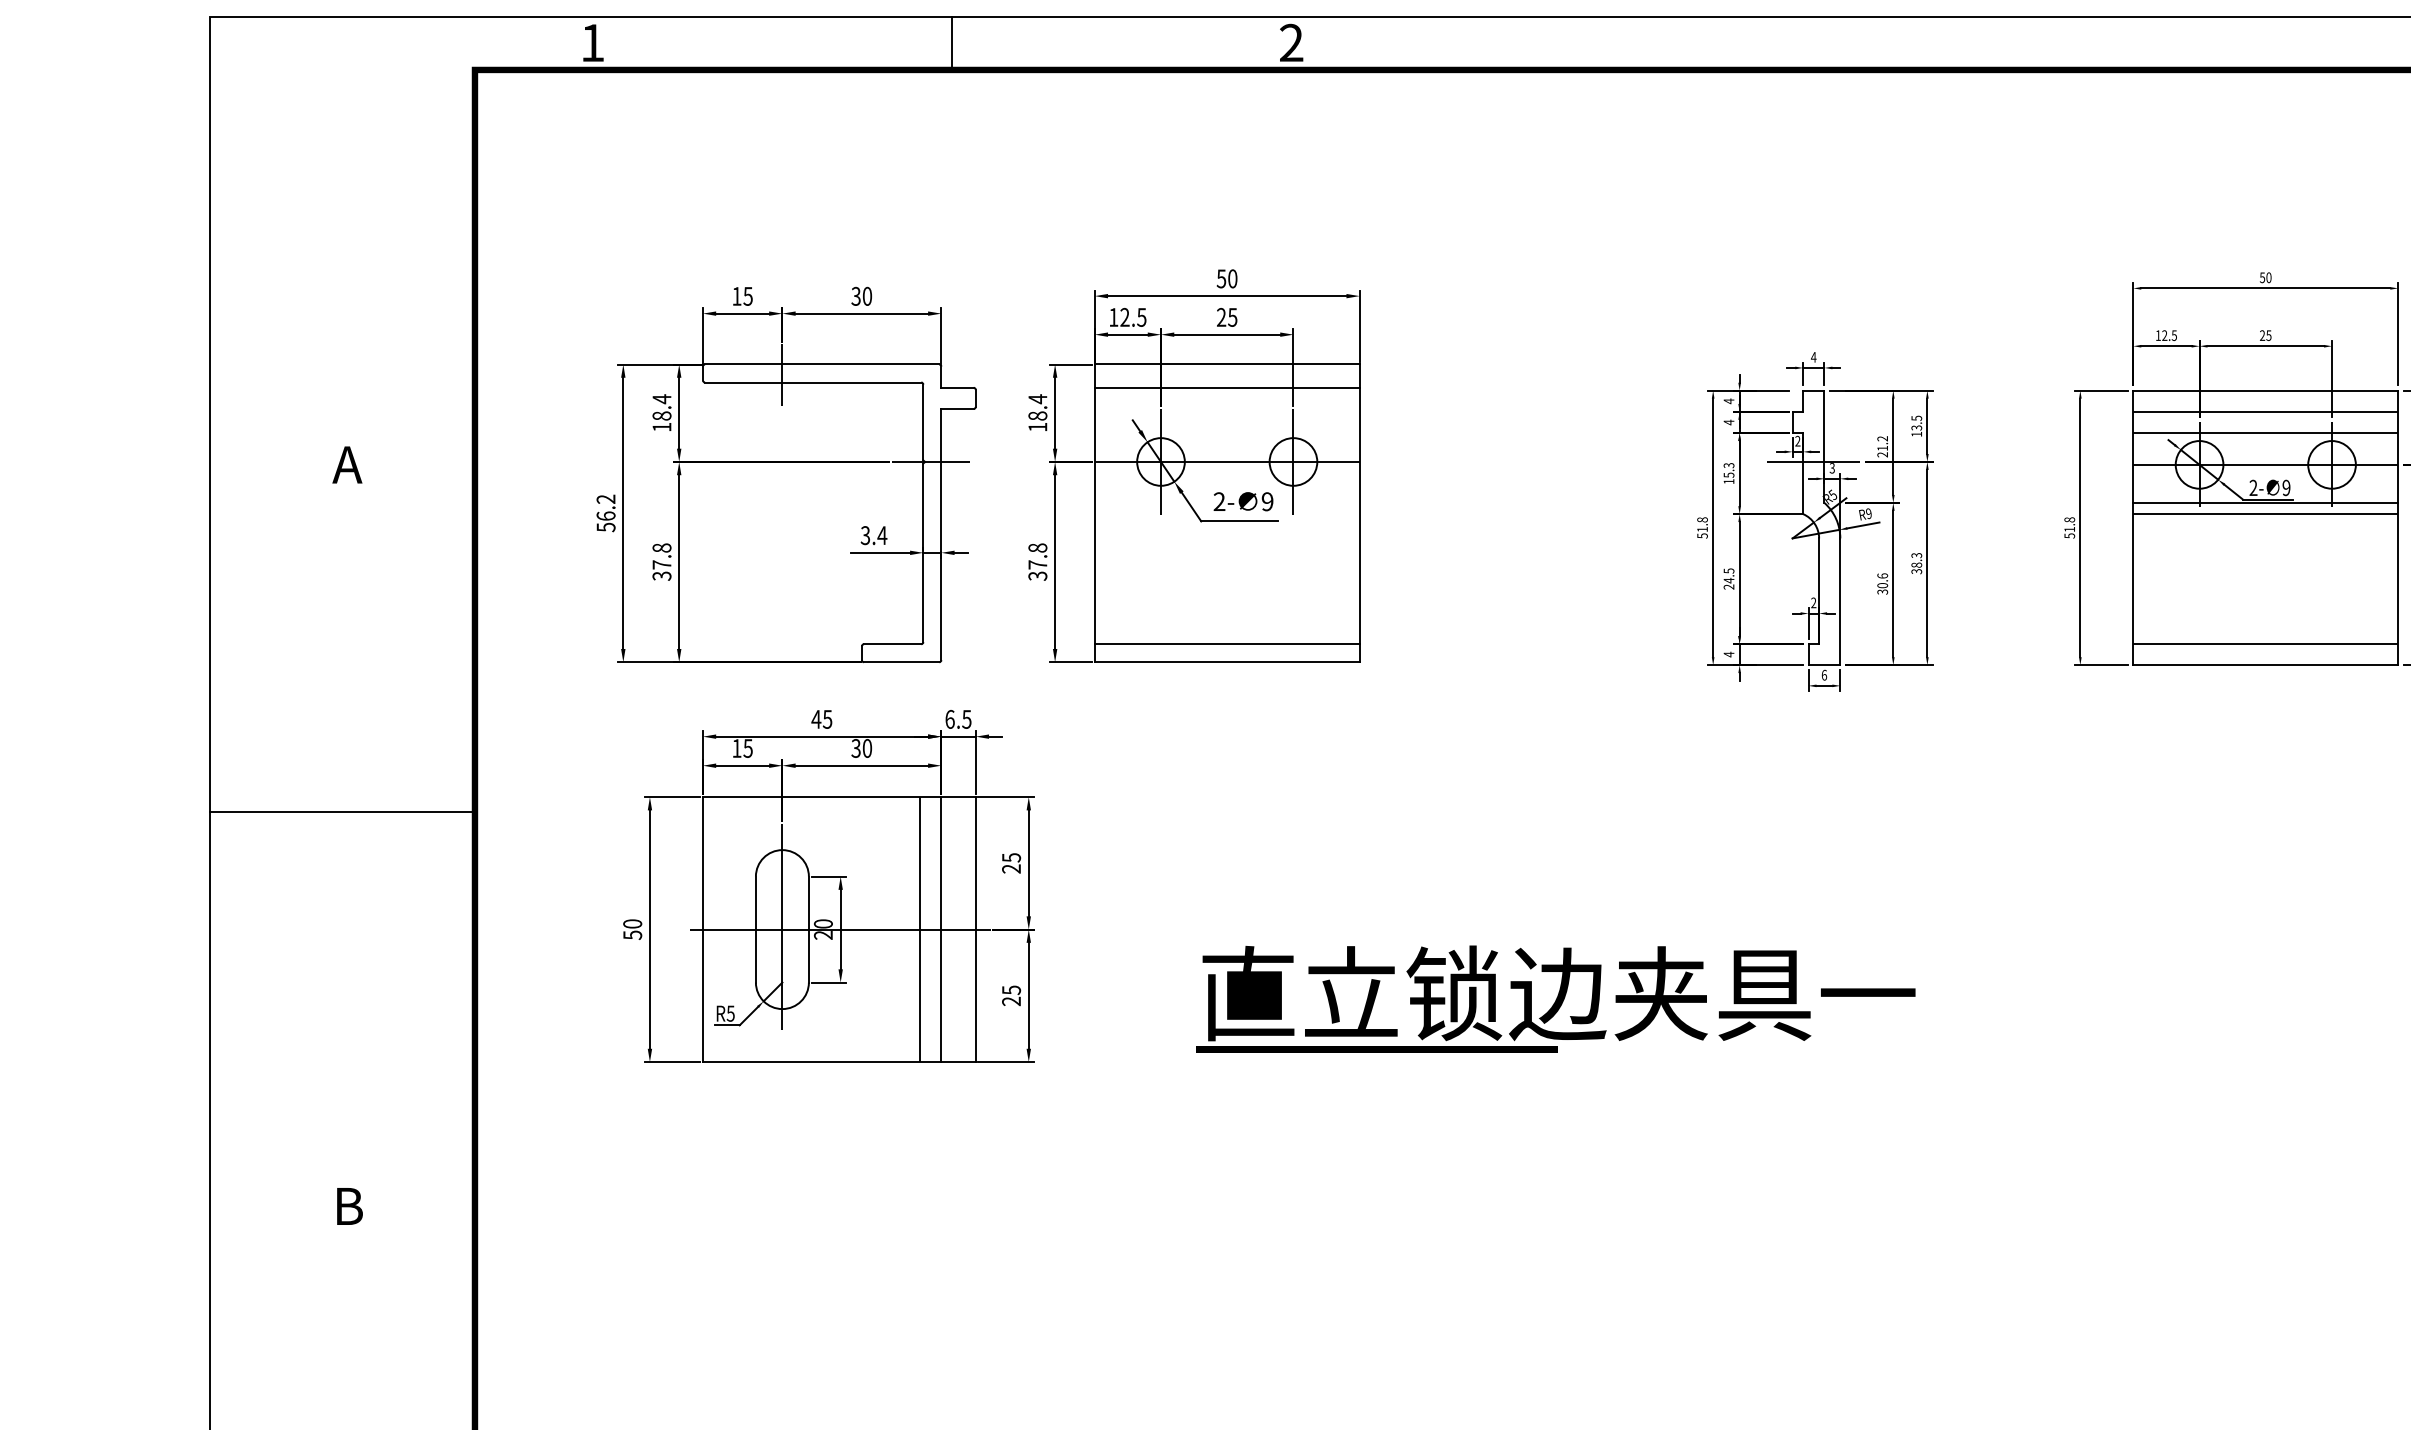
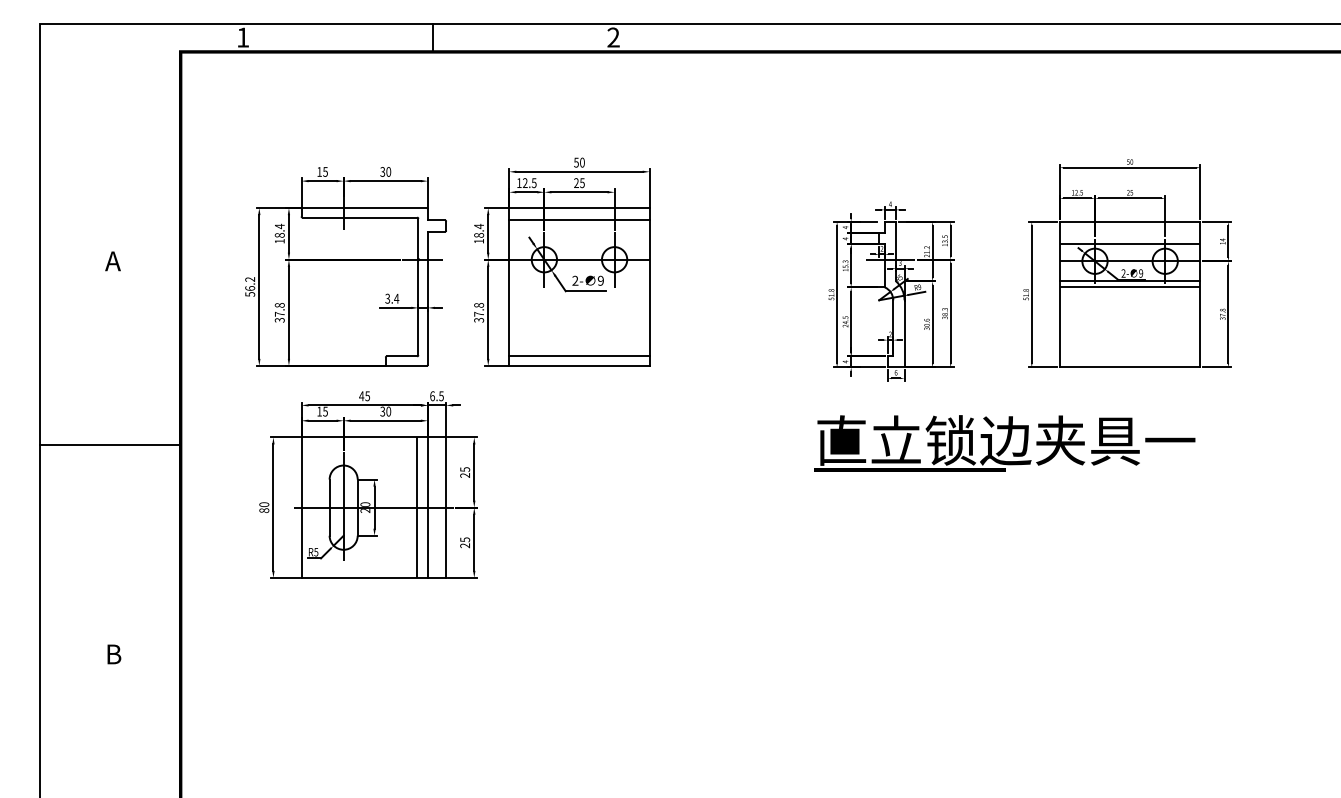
line: (2264, 412) -> (1129, 233), removed
line: (2264, 644) -> (1129, 356), removed
text: (631, 934) -> (263, 510), 50 -> 80
text: (1555, 999) -> (1004, 443), moved

